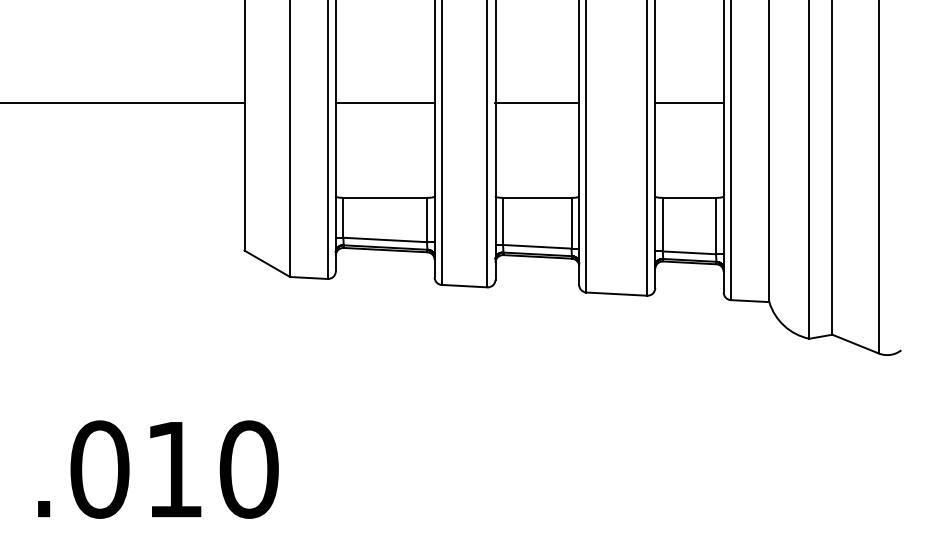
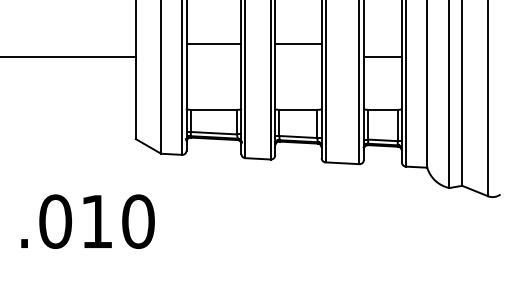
line: (384, 103) -> (213, 44), moved
line: (537, 103) -> (298, 44), moved
text: (157, 469) -> (87, 221), moved

